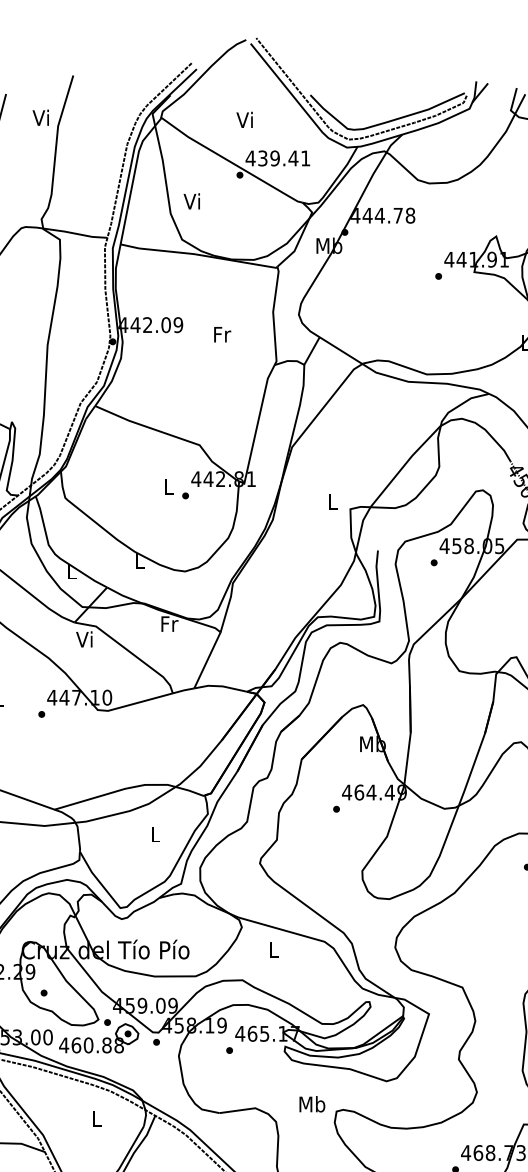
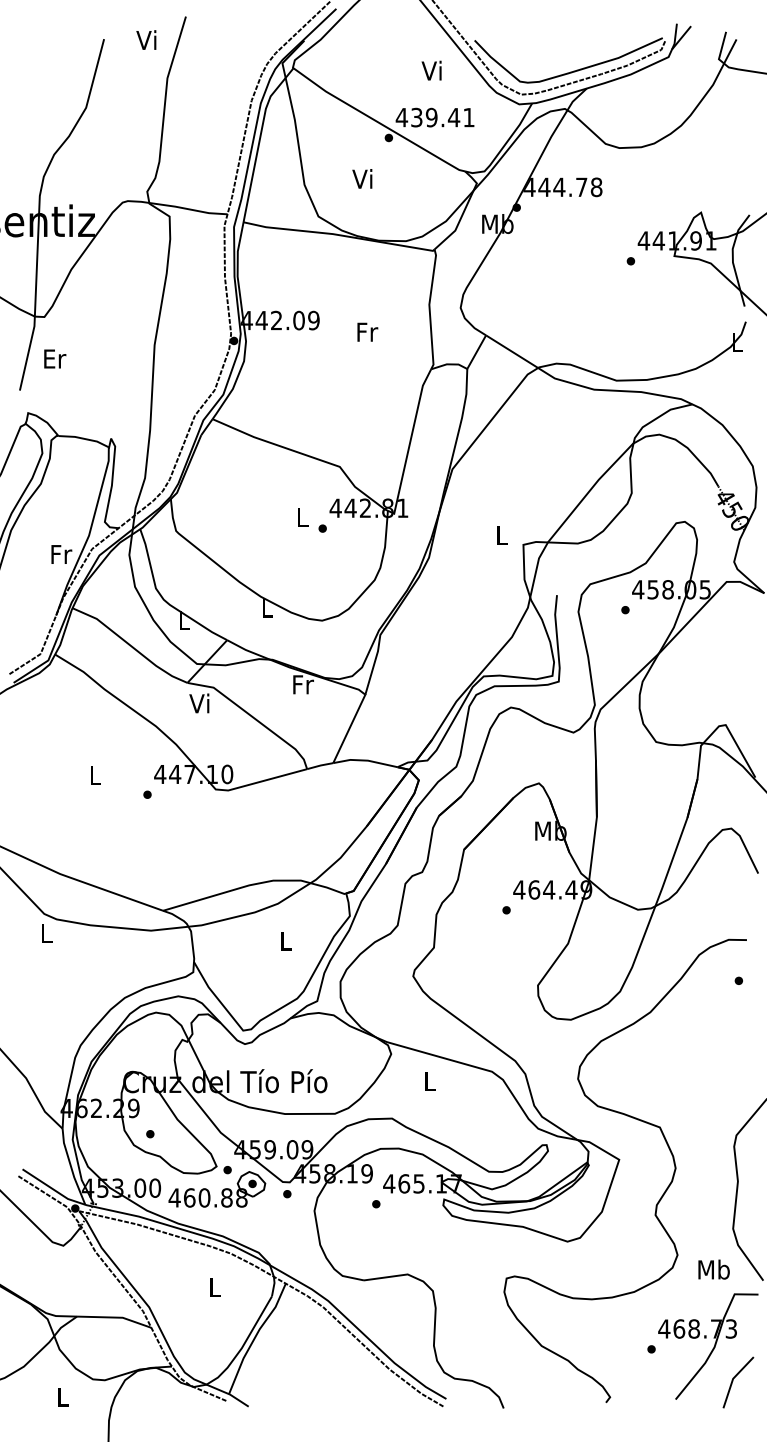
text: (40, 117) -> (146, 39), moved
text: (244, 119) -> (431, 70), moved
text: (192, 201) -> (362, 178), moved
text: (311, 1104) -> (713, 1269), moved

